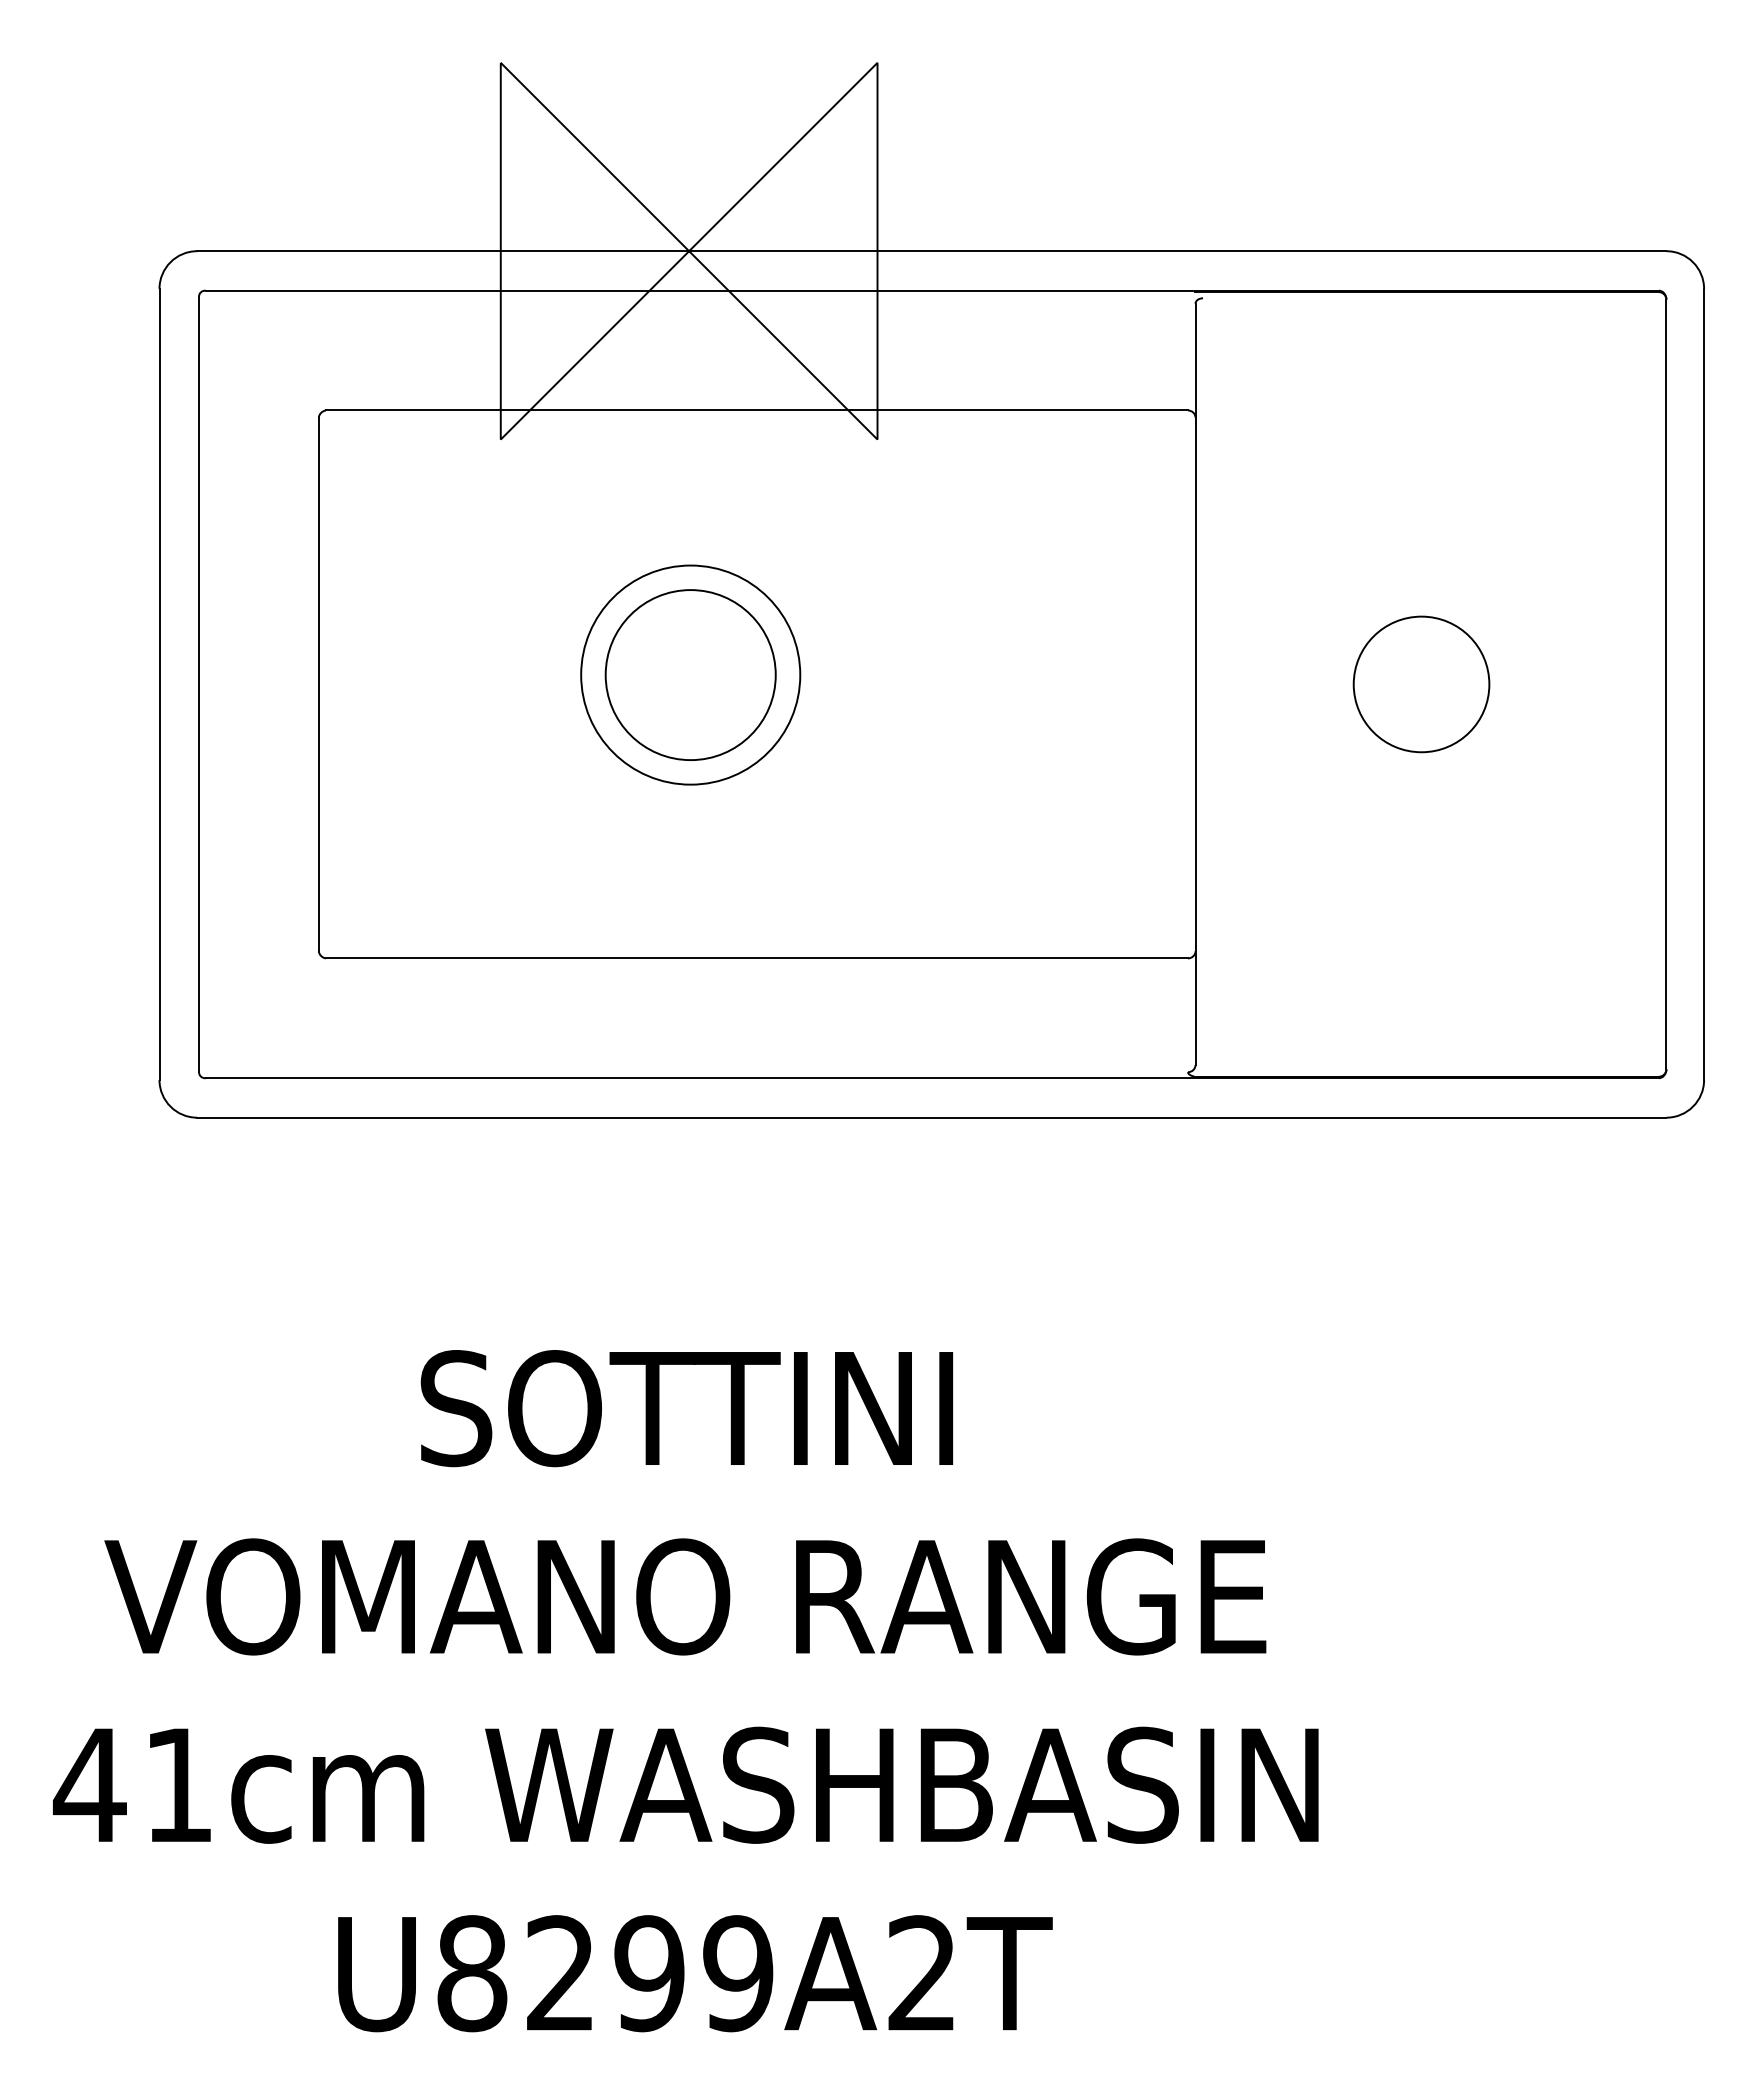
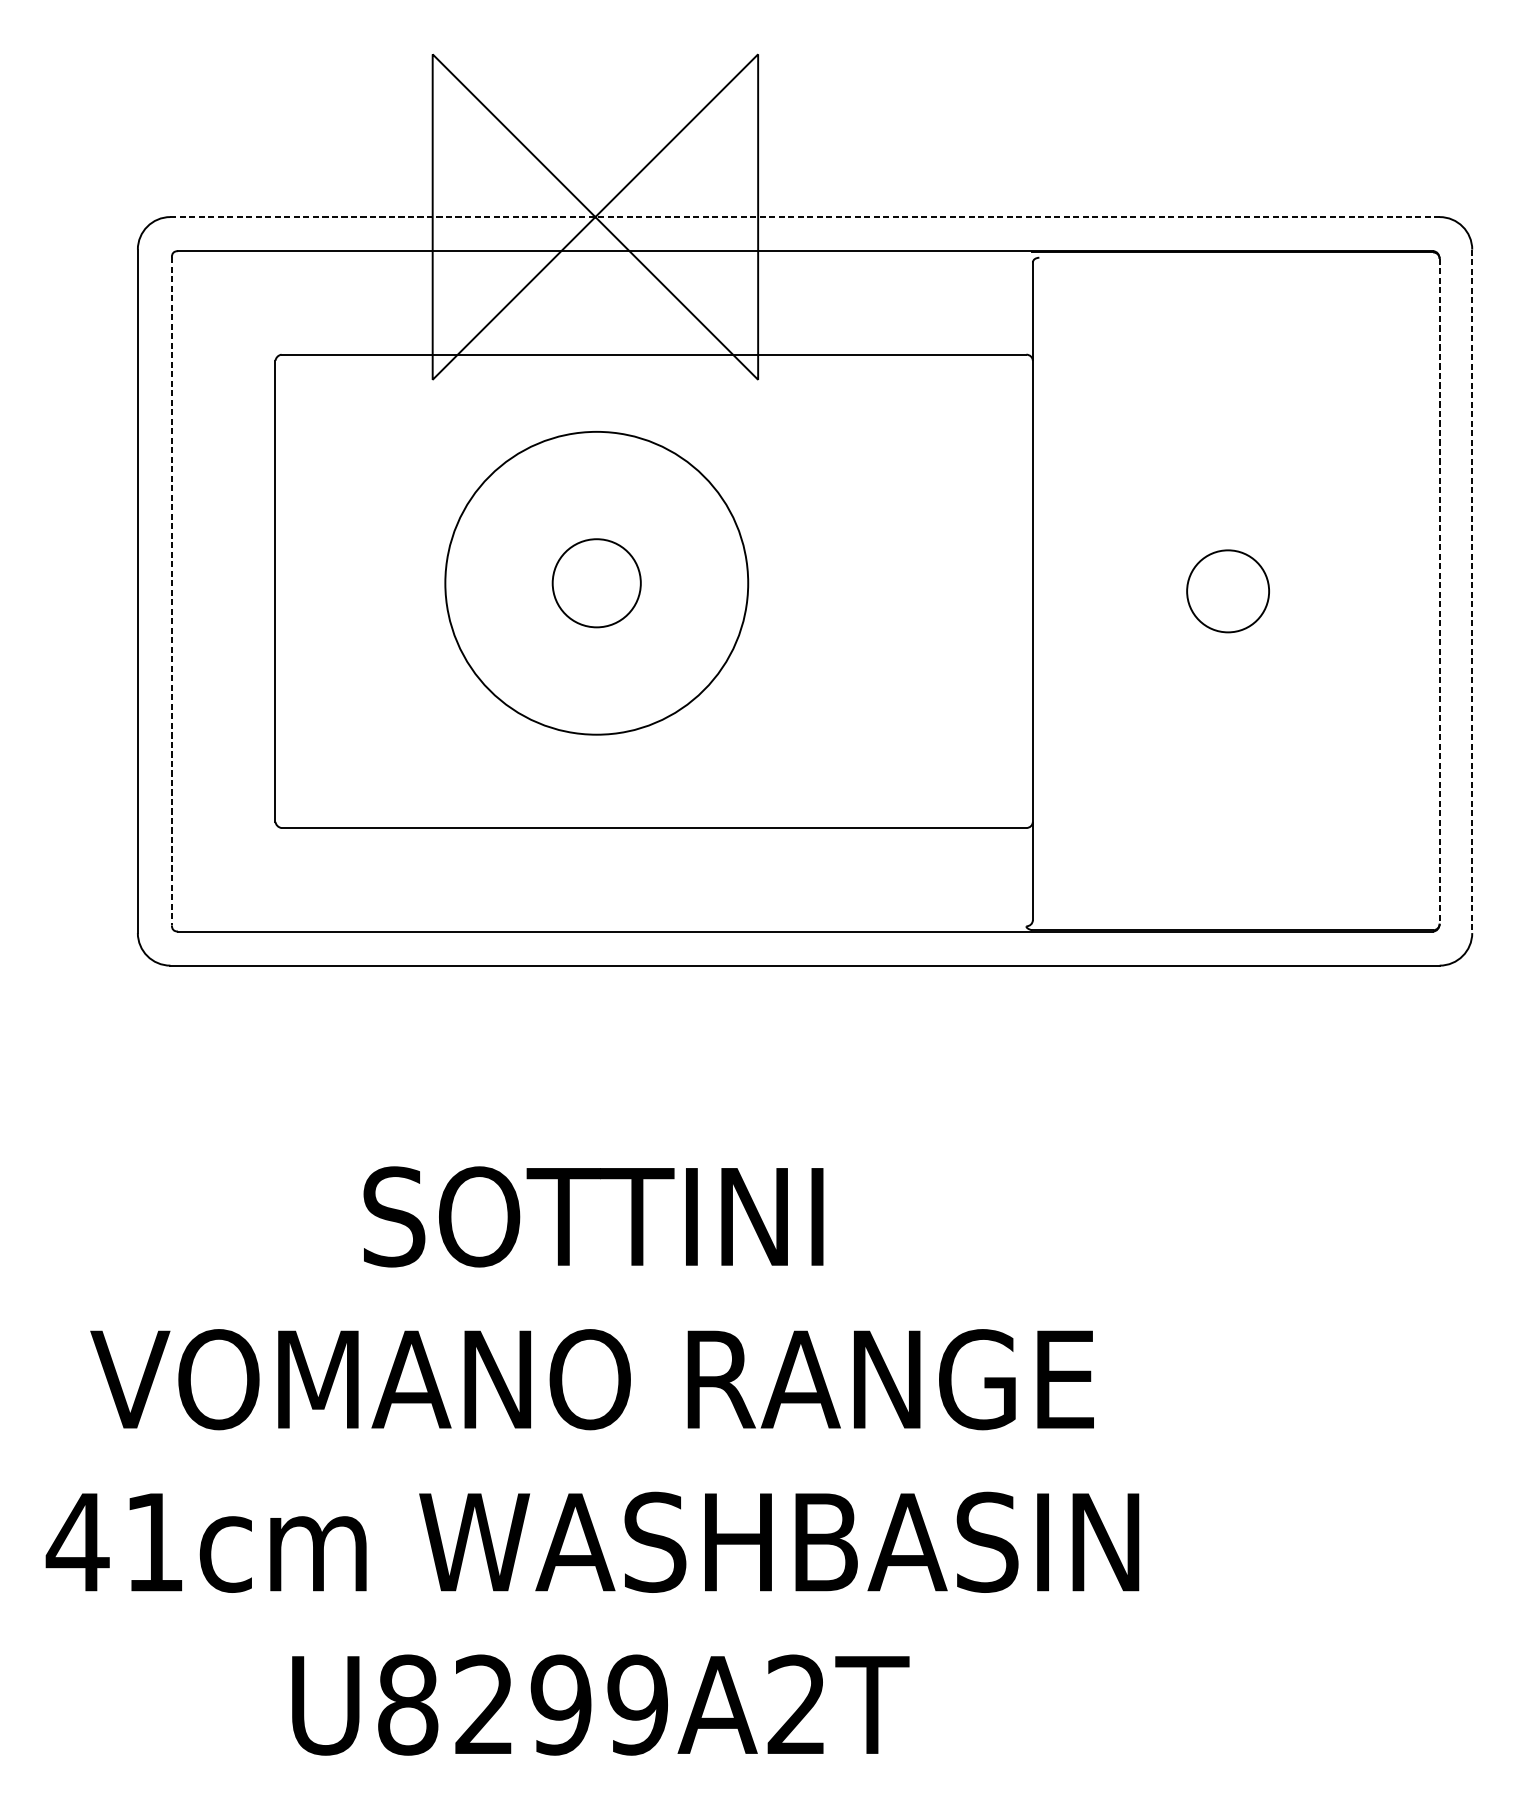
line: (931, 251) -> (804, 217), solid -> dashed
circle: (690, 674) -> (596, 582), size x1.6
circle: (690, 675) -> (596, 583), size x0.6
line: (198, 684) -> (171, 591), solid -> dashed
circle: (1421, 684) -> (1228, 591), size x0.7
line: (1666, 684) -> (1439, 591), solid -> dashed
line: (1704, 684) -> (1472, 591), solid -> dashed

